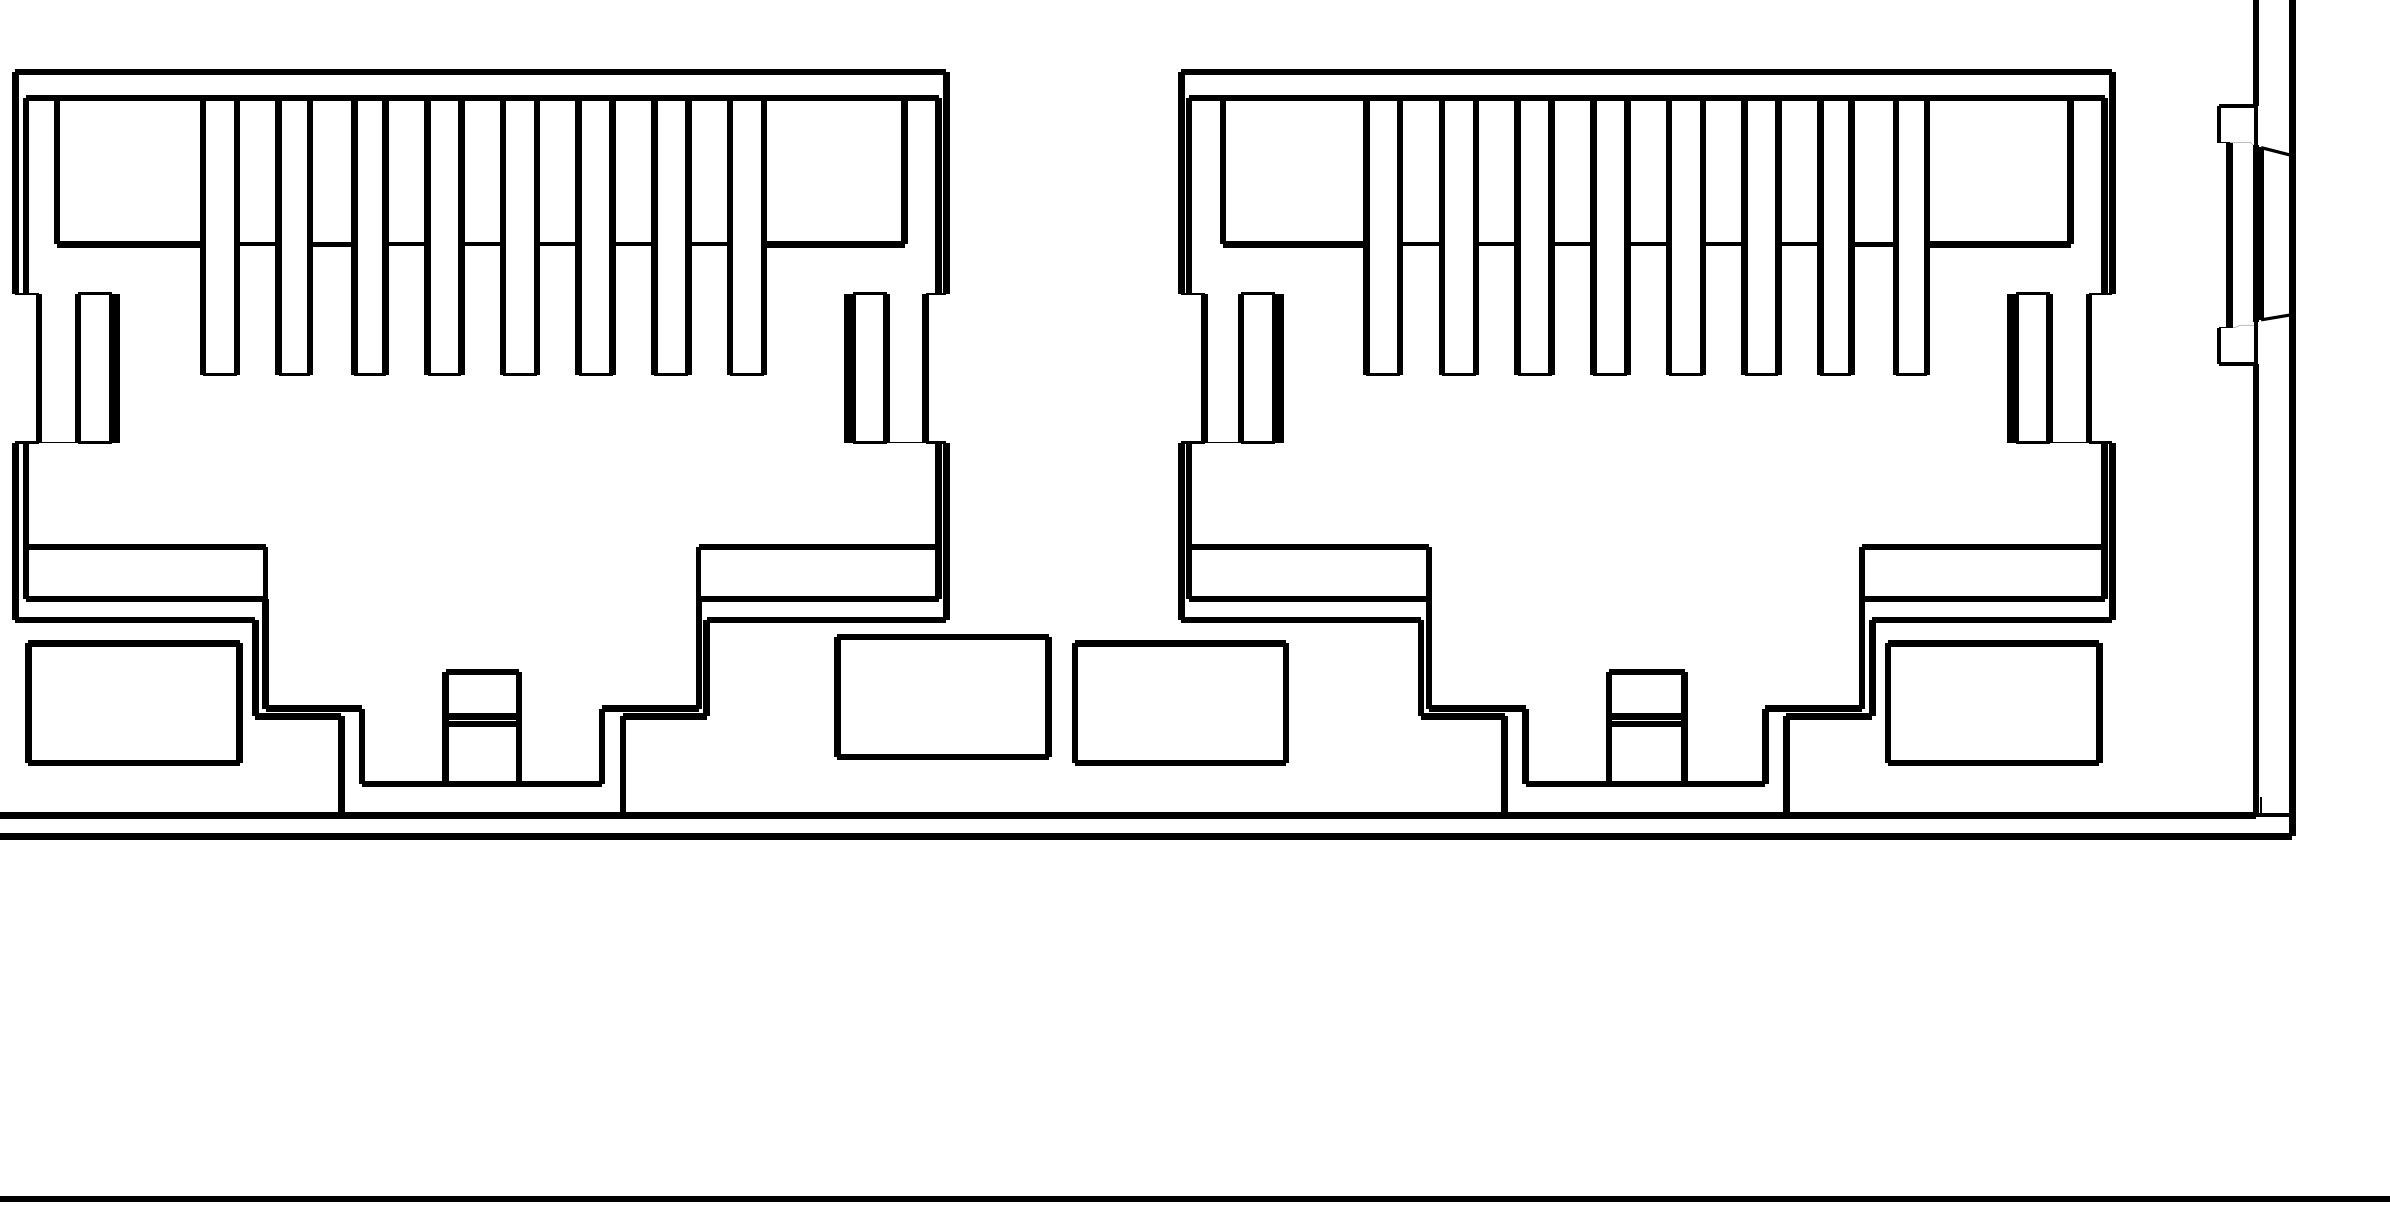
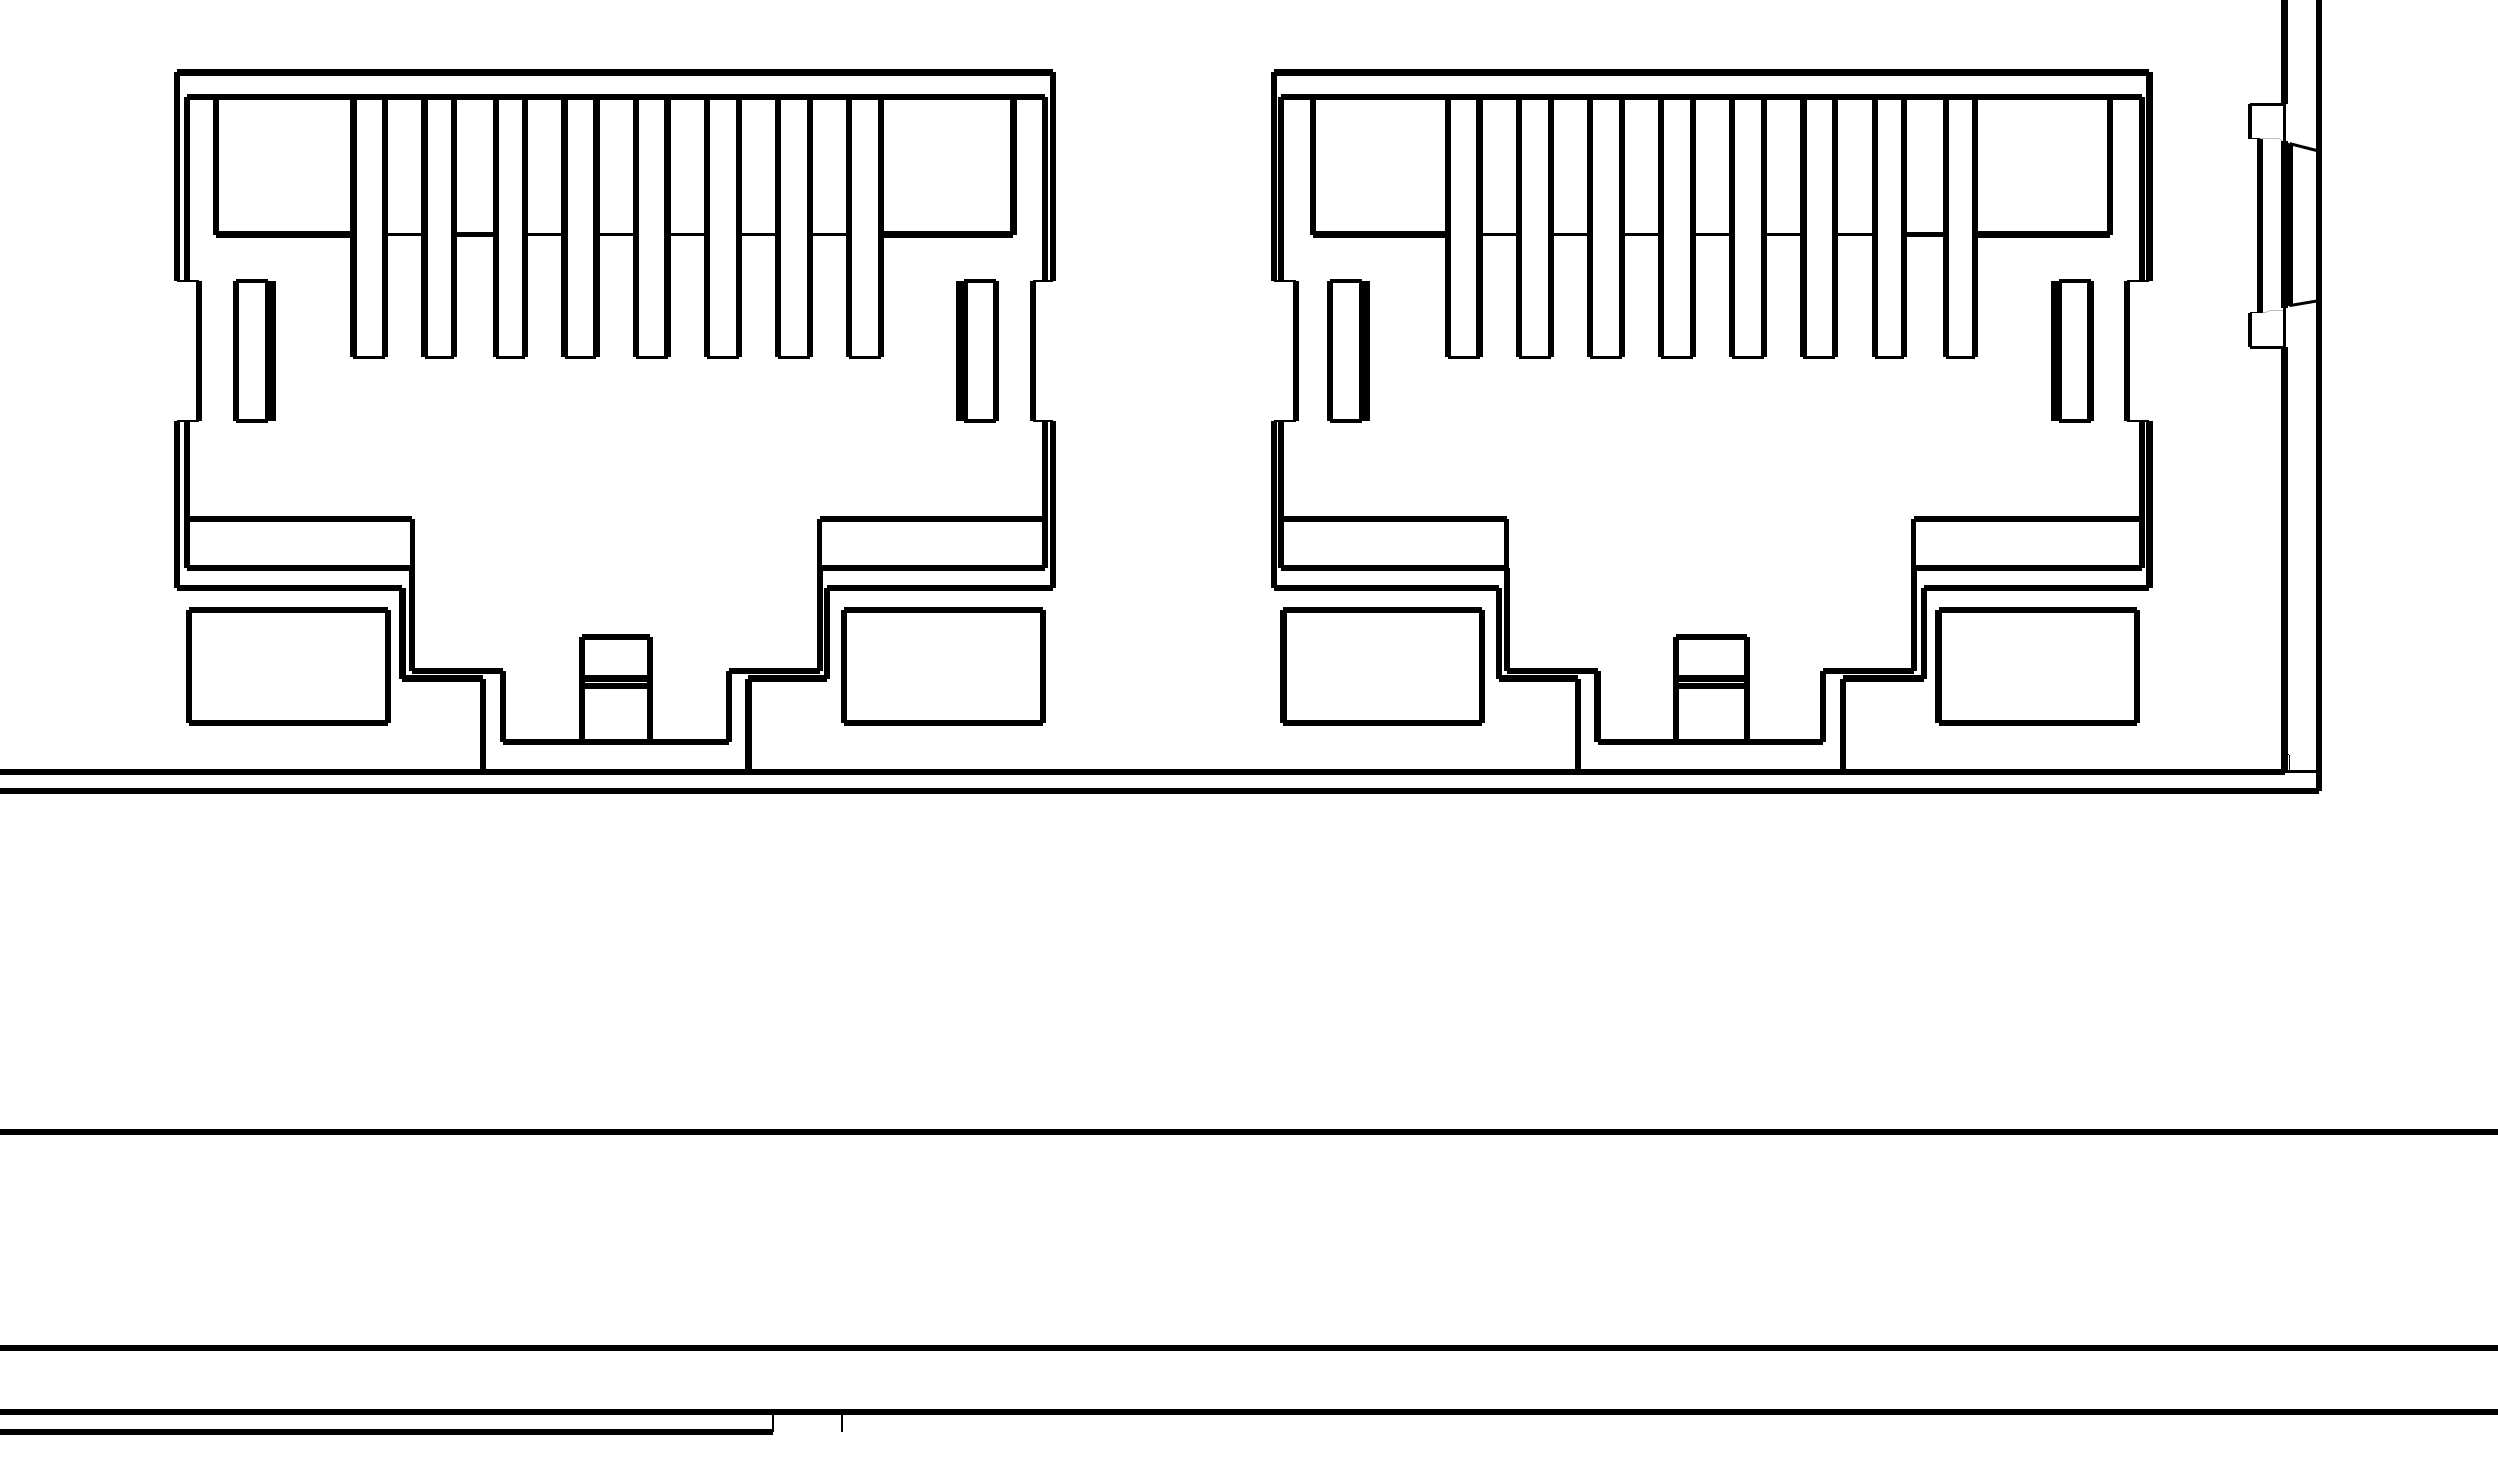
part: (943, 697) -> (943, 666), moved
part: (1180, 703) -> (1382, 666), moved

